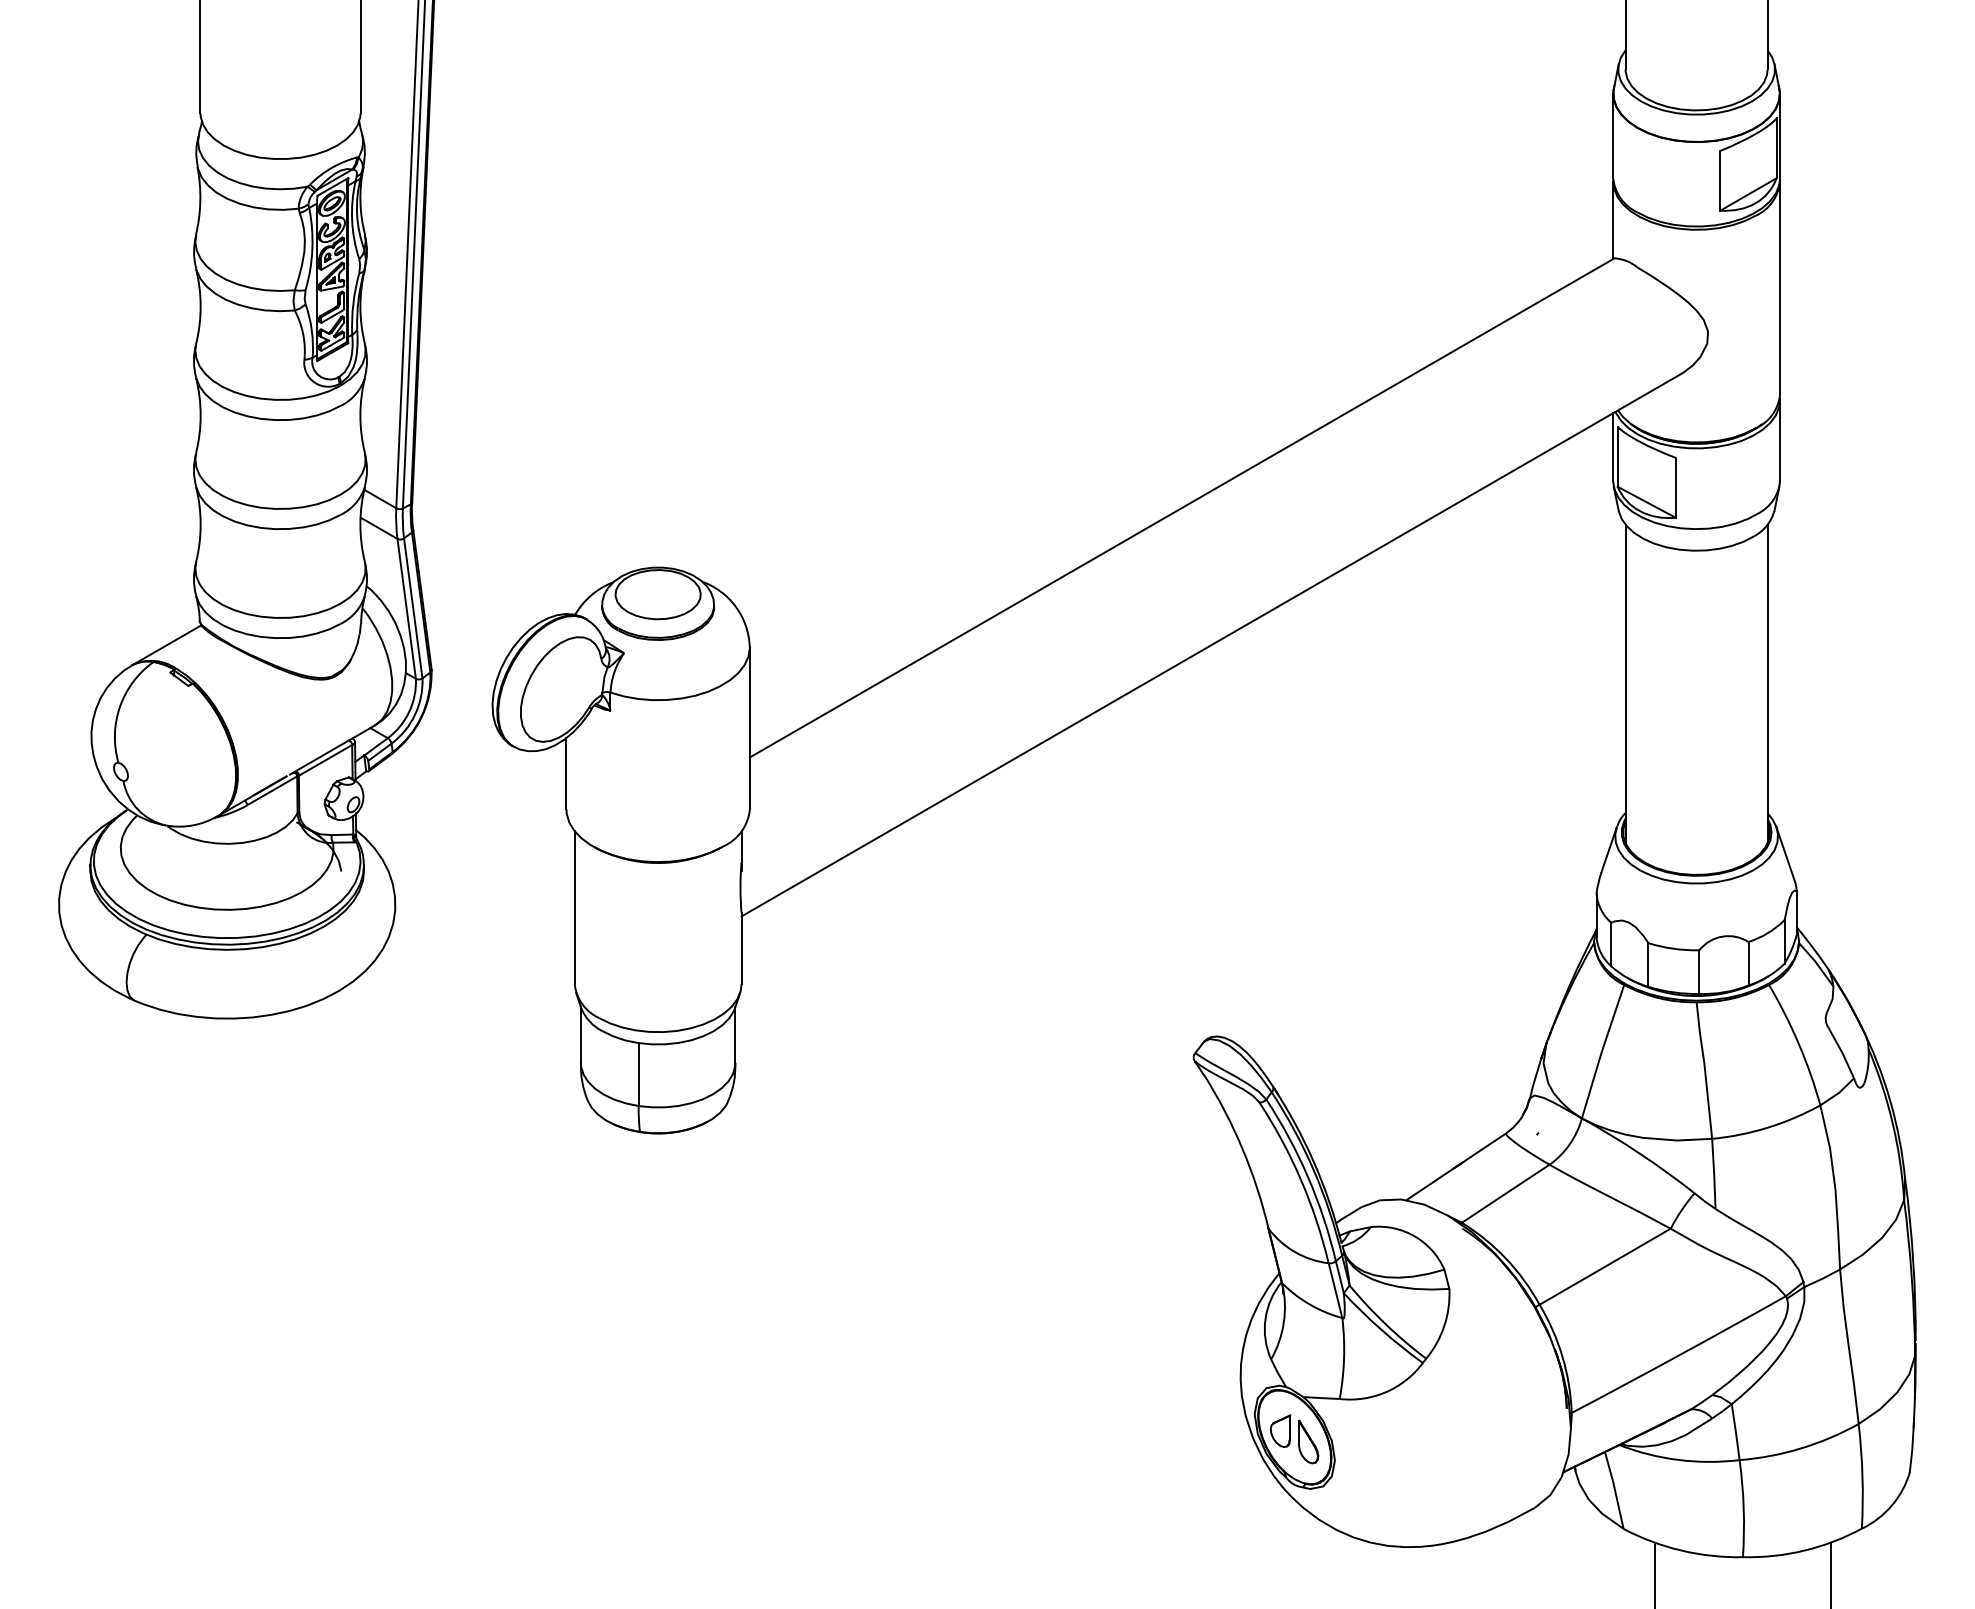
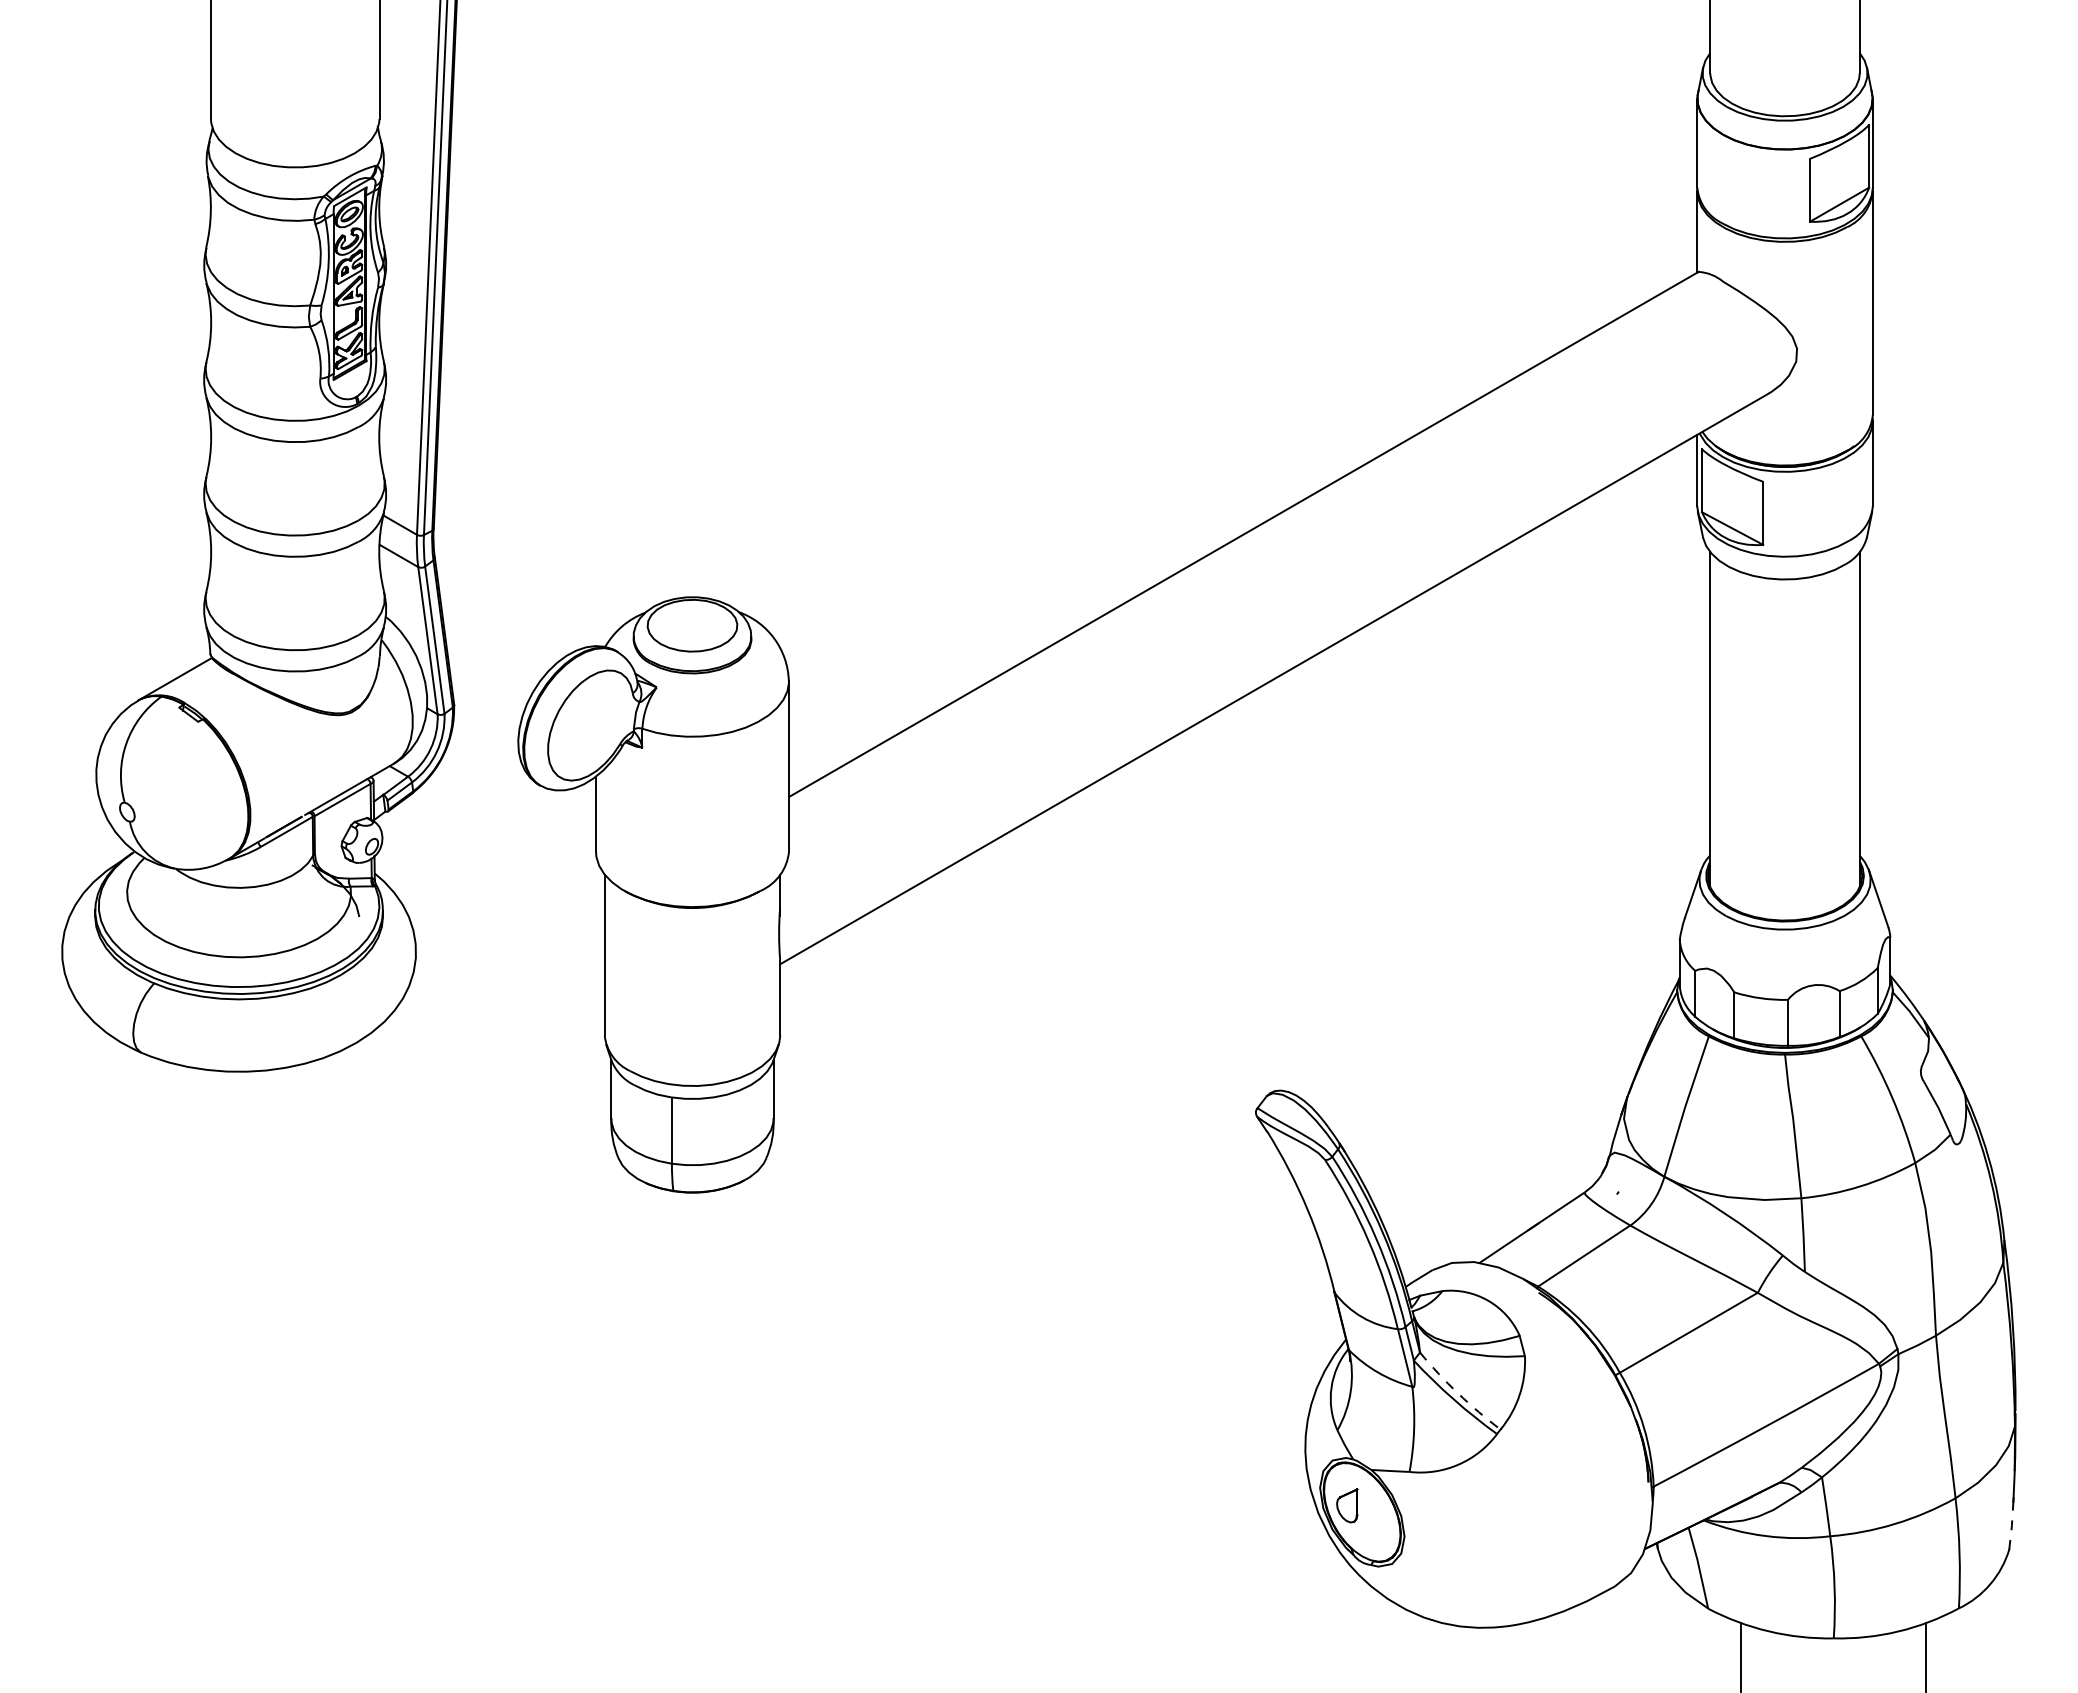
arc: (1386, 1324) -> (1458, 1393), solid -> dashed
part: (1308, 1442) -> (1376, 1517), removed
line: (1911, 1449) -> (2011, 1525), solid -> dashed

